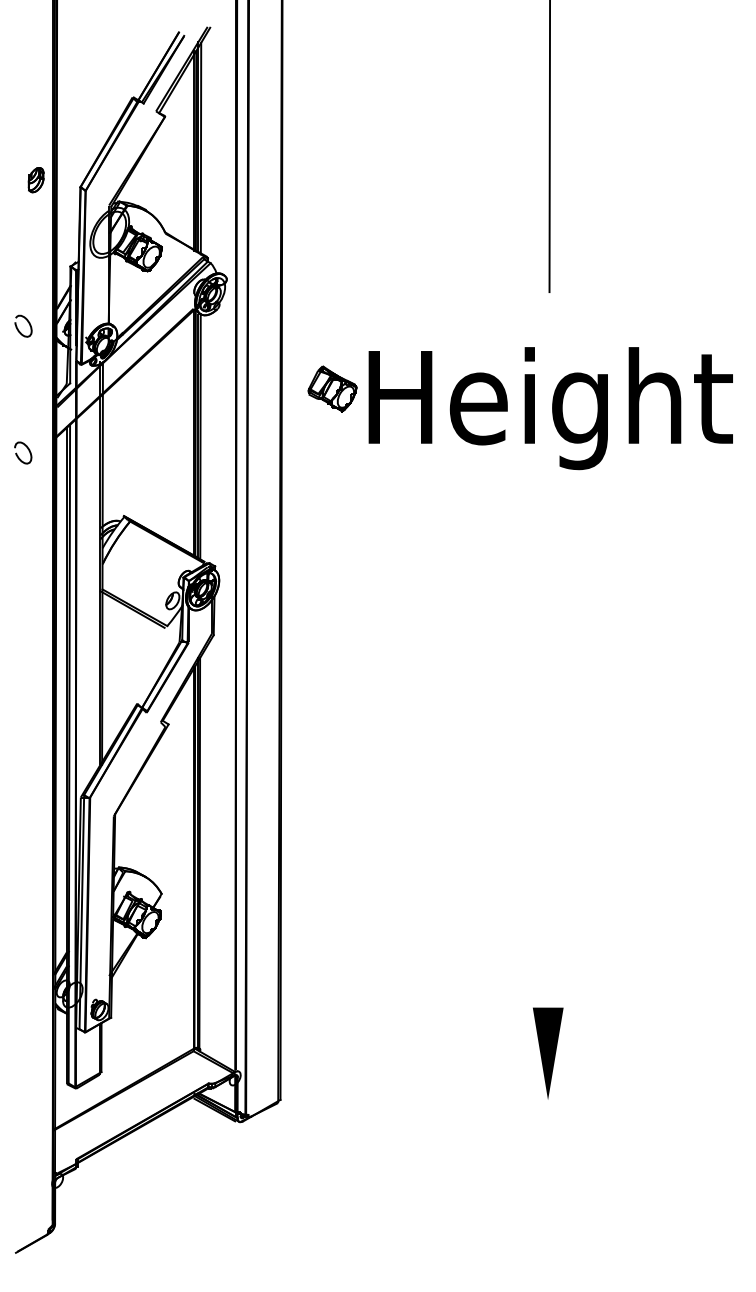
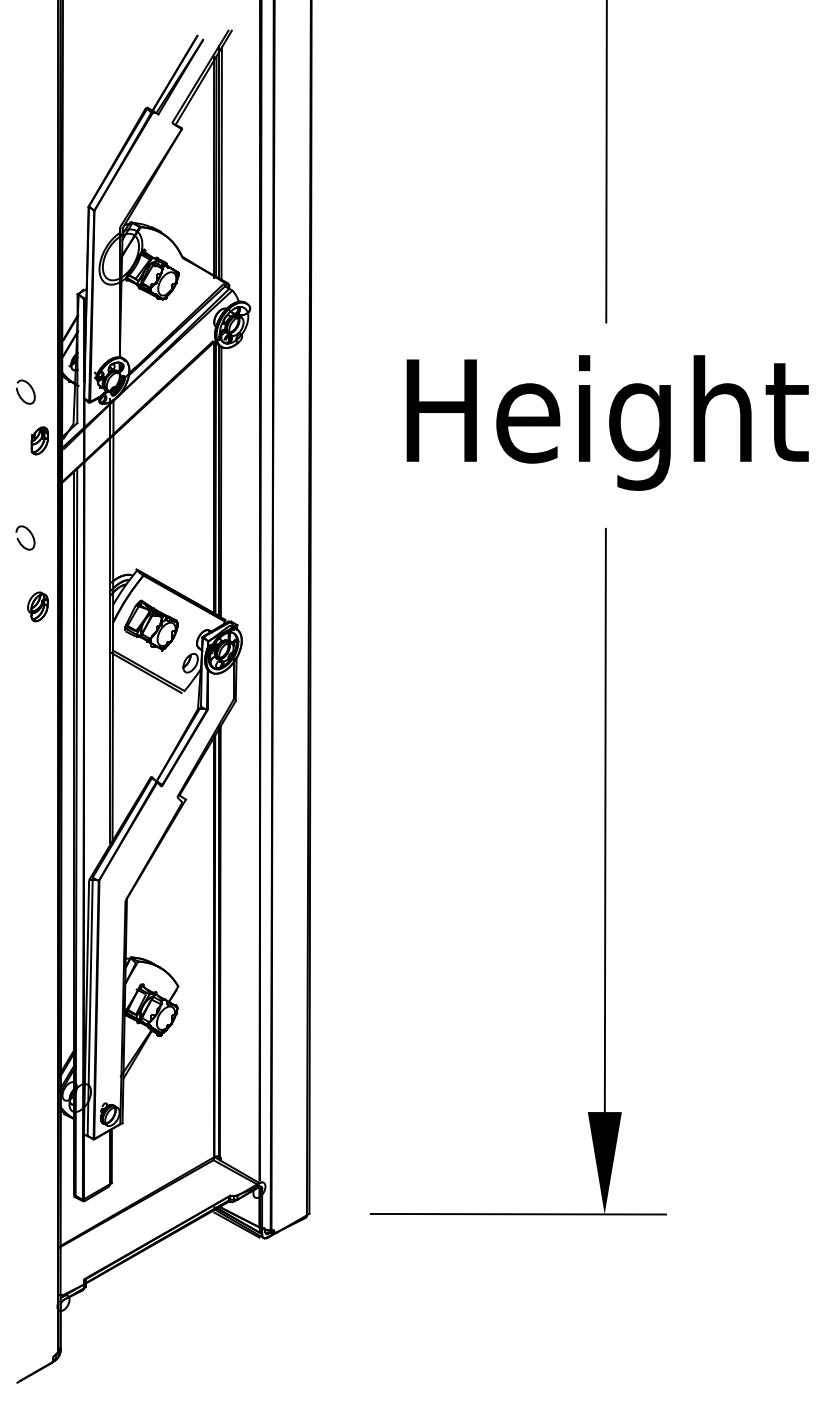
part: (35, 179) -> (39, 440), moved
curve: (28, 323) -> (31, 389), moved
part: (332, 389) -> (151, 625), moved
text: (550, 408) -> (607, 422), moved
curve: (27, 449) -> (30, 534), moved
part: (34, 549) -> (37, 606), added
line: (547, 743) -> (604, 820), added
line: (469, 1099) -> (518, 1213), added

